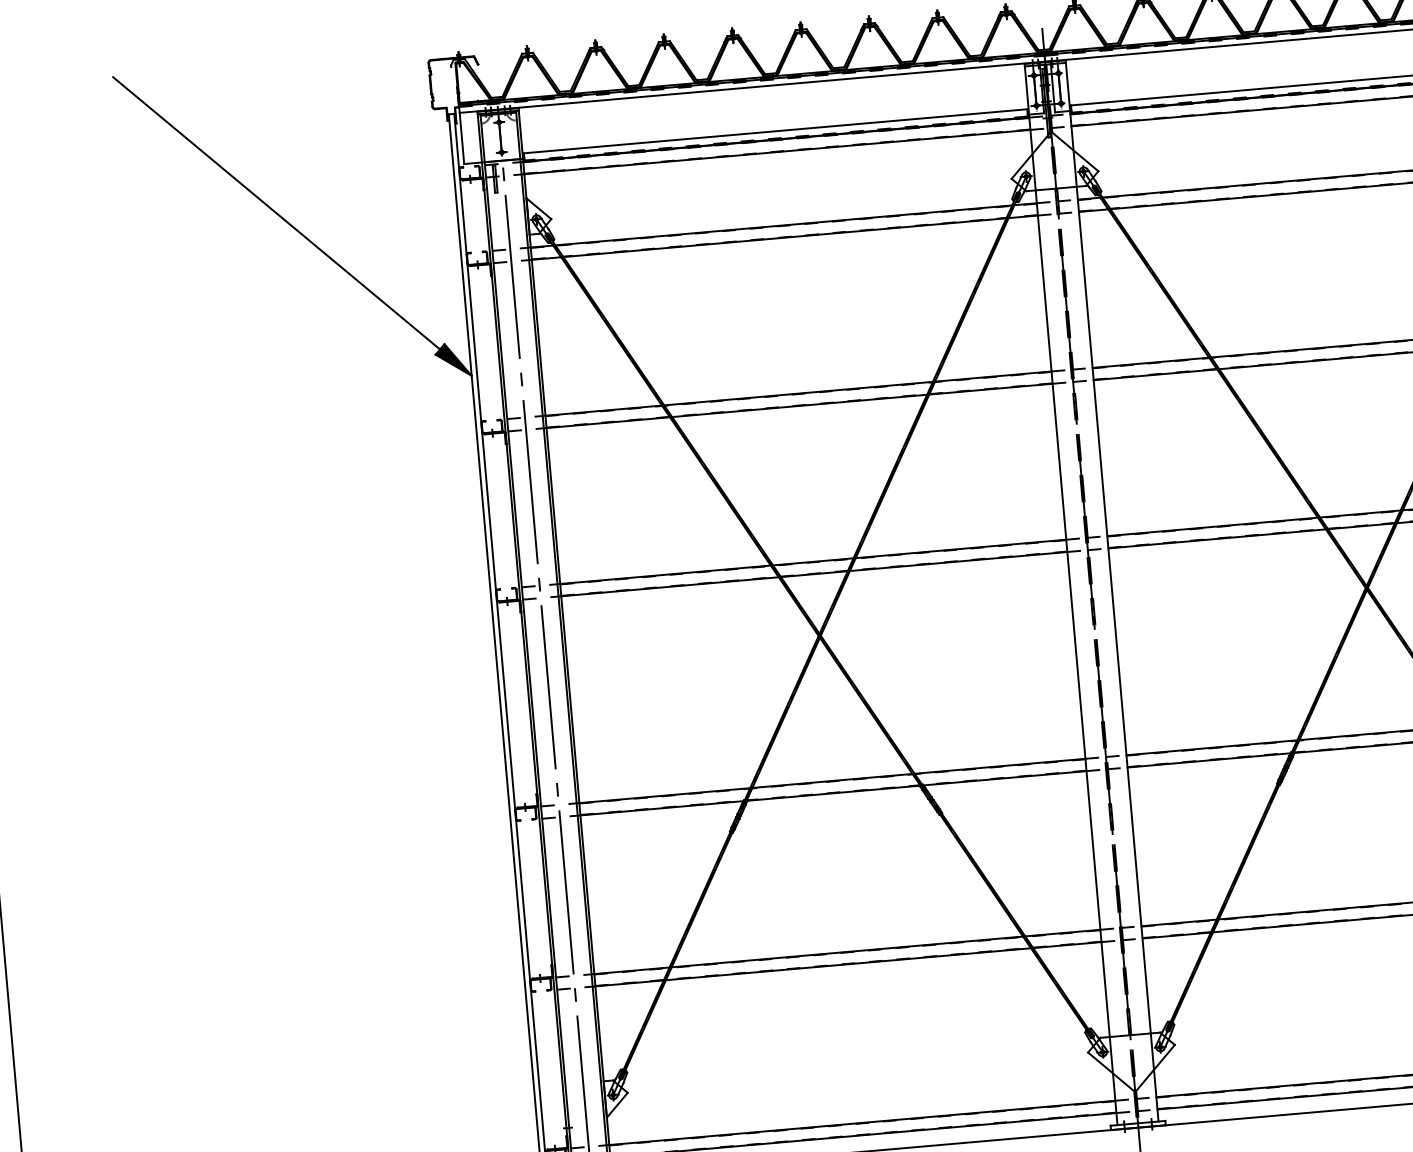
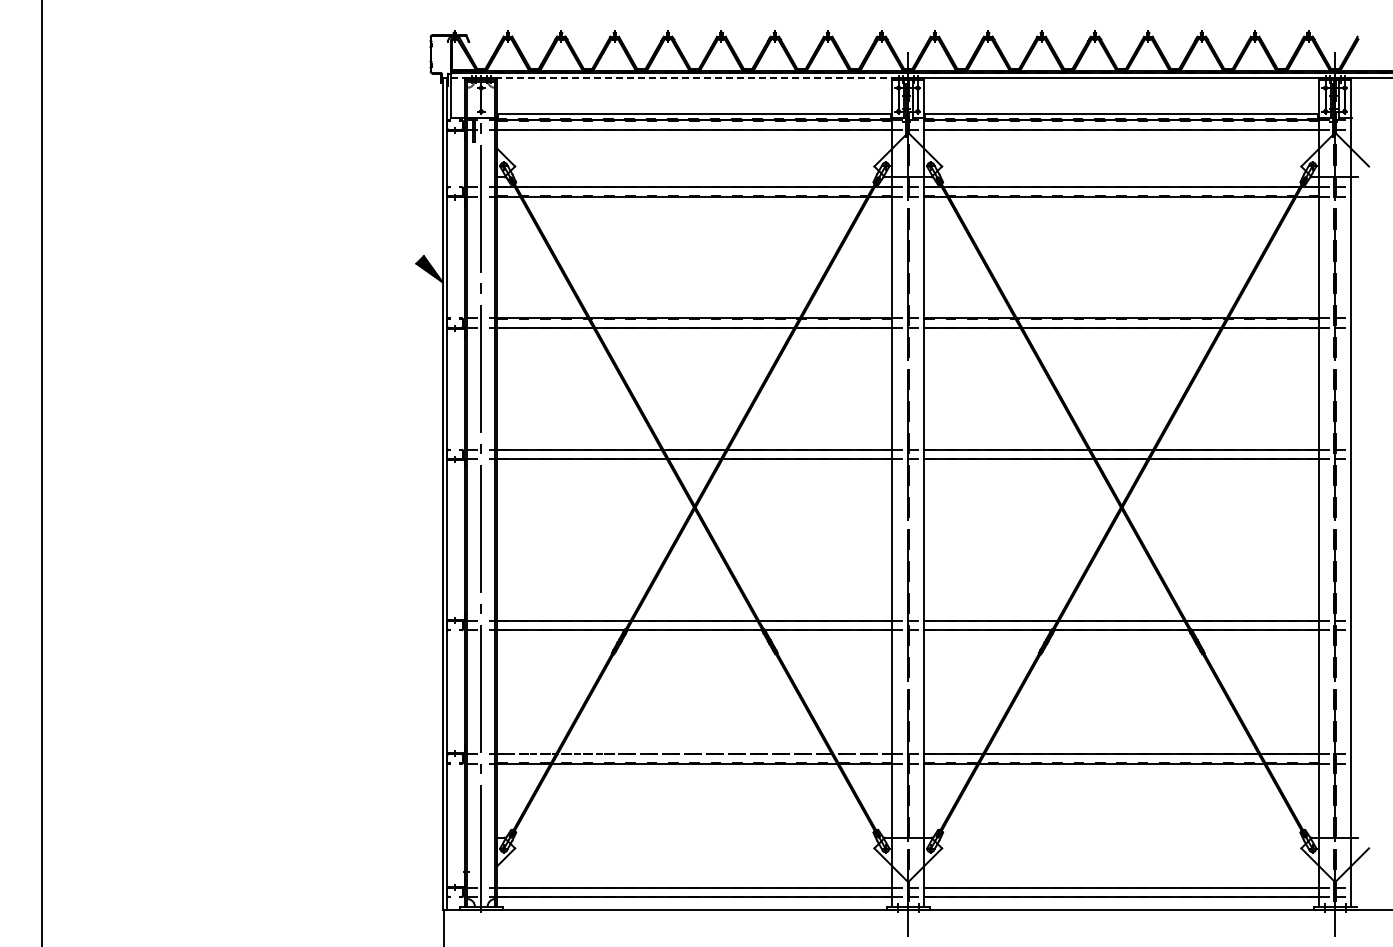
line: (753, 87) -> (680, 78), solid -> dashed
line: (276, 212) -> (302, 142), removed
line: (848, 952) -> (695, 754), solid -> dashed

